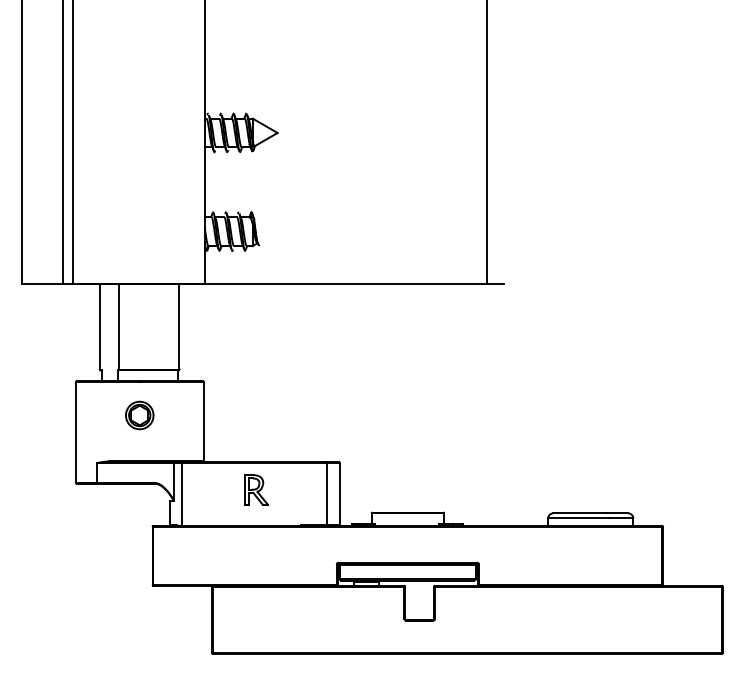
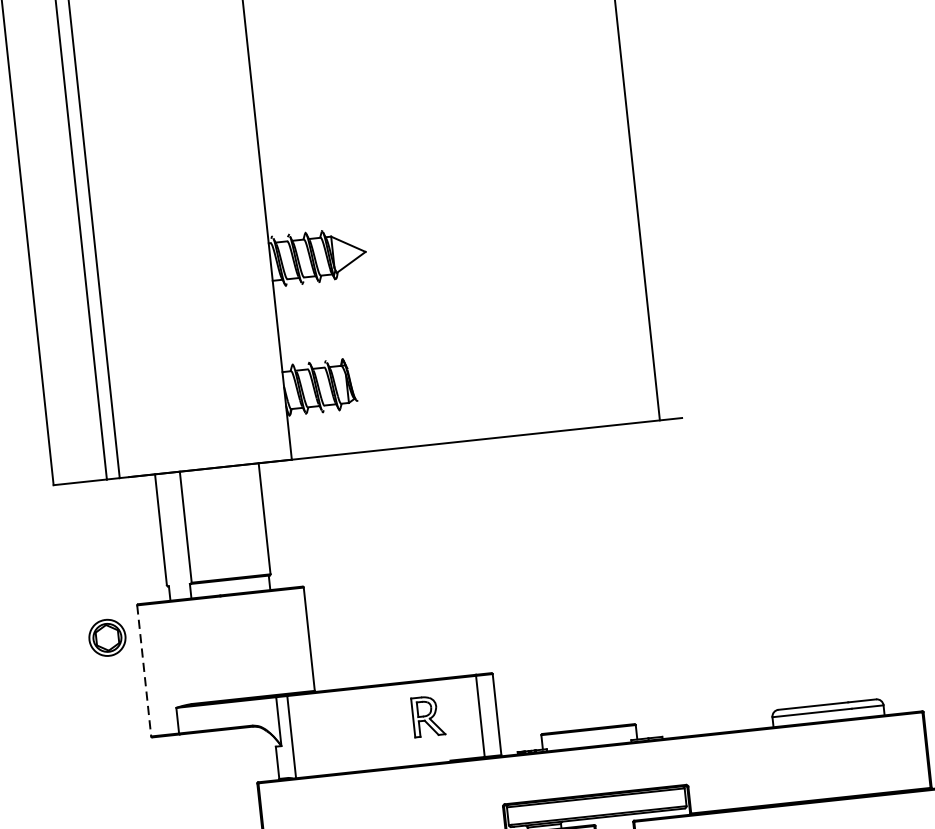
part: (139, 415) -> (107, 637), moved
line: (75, 433) -> (143, 672), solid -> dashed
part: (256, 489) -> (428, 715), moved

